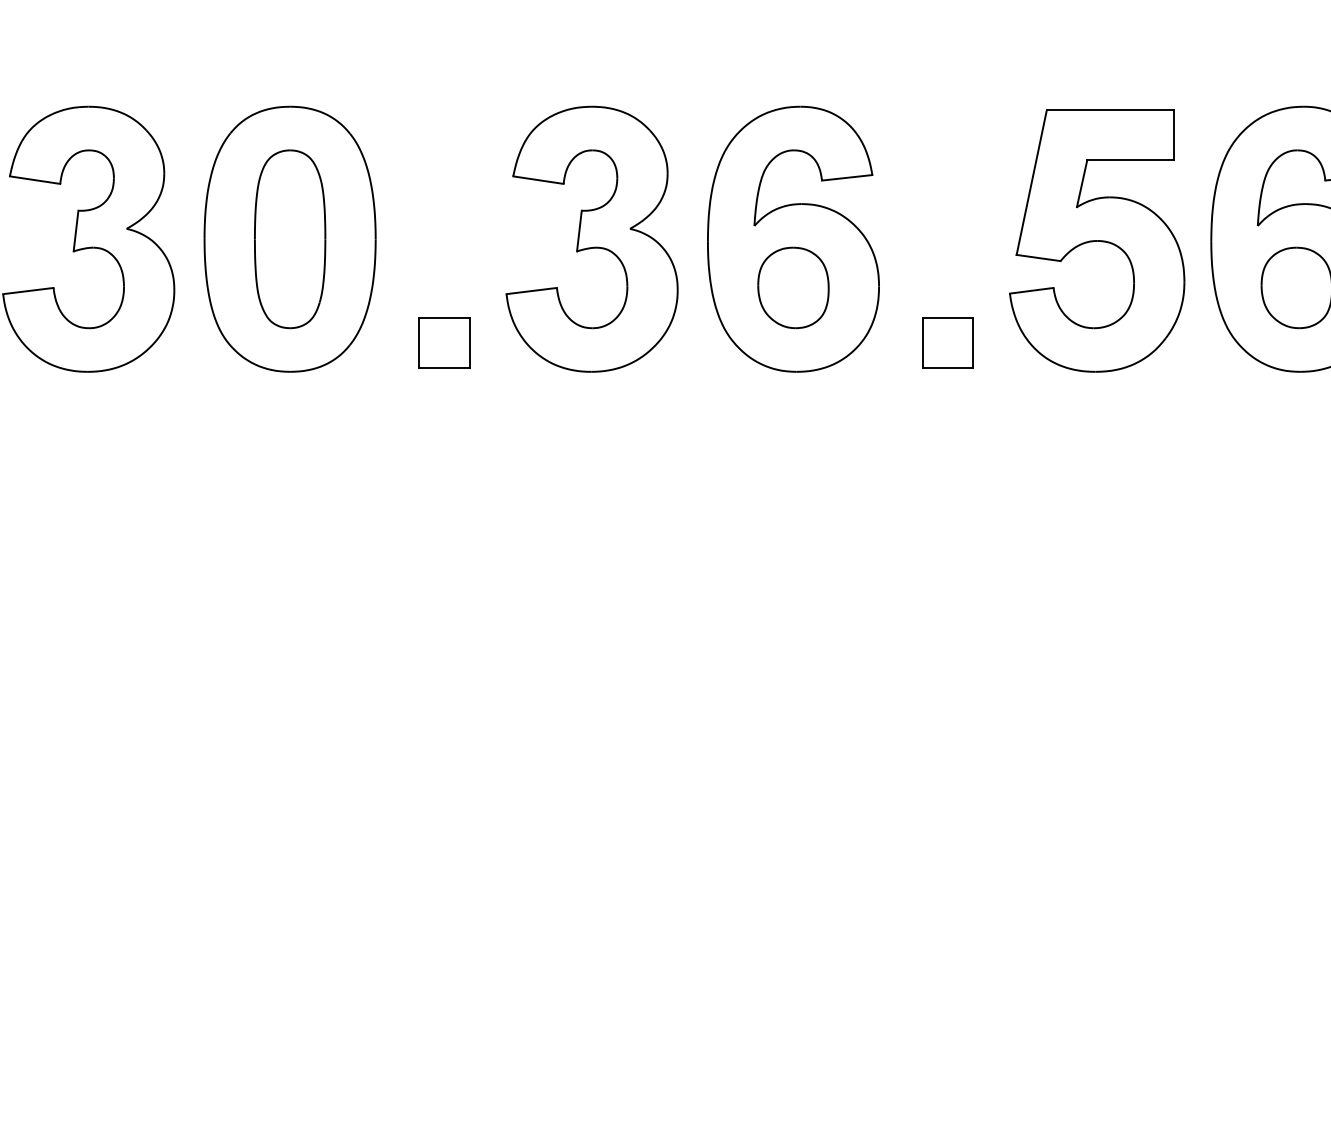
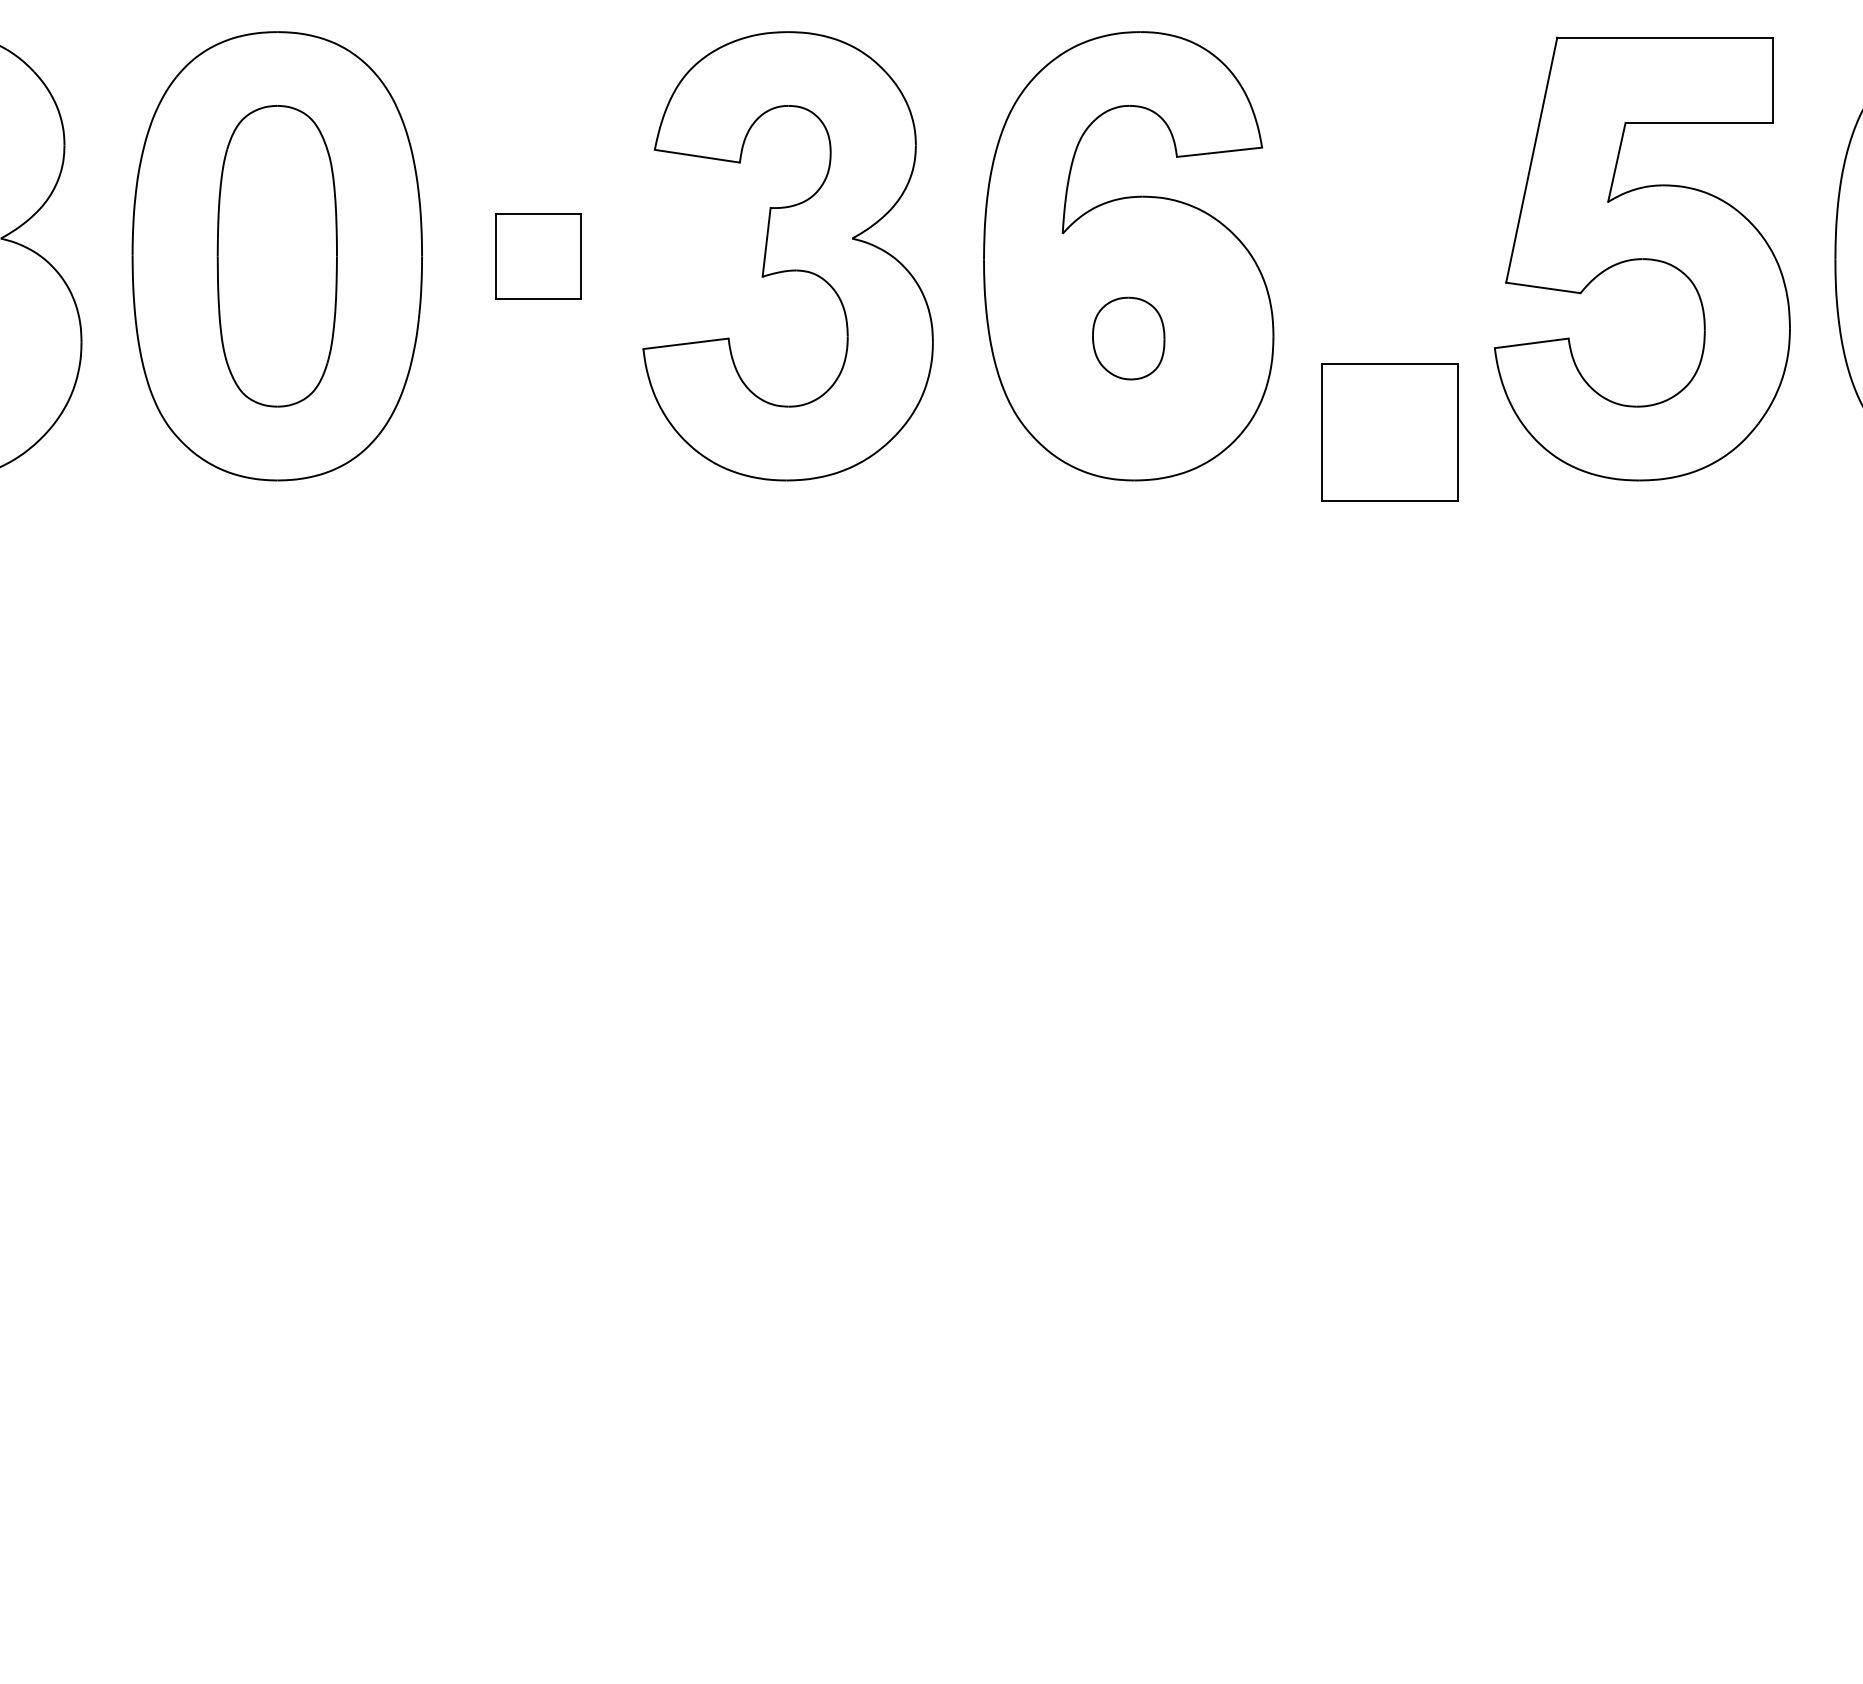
part: (793, 287) -> (1128, 337), size x0.6
part: (444, 342) -> (538, 254), moved
part: (947, 342) -> (1389, 430), size x1.6

